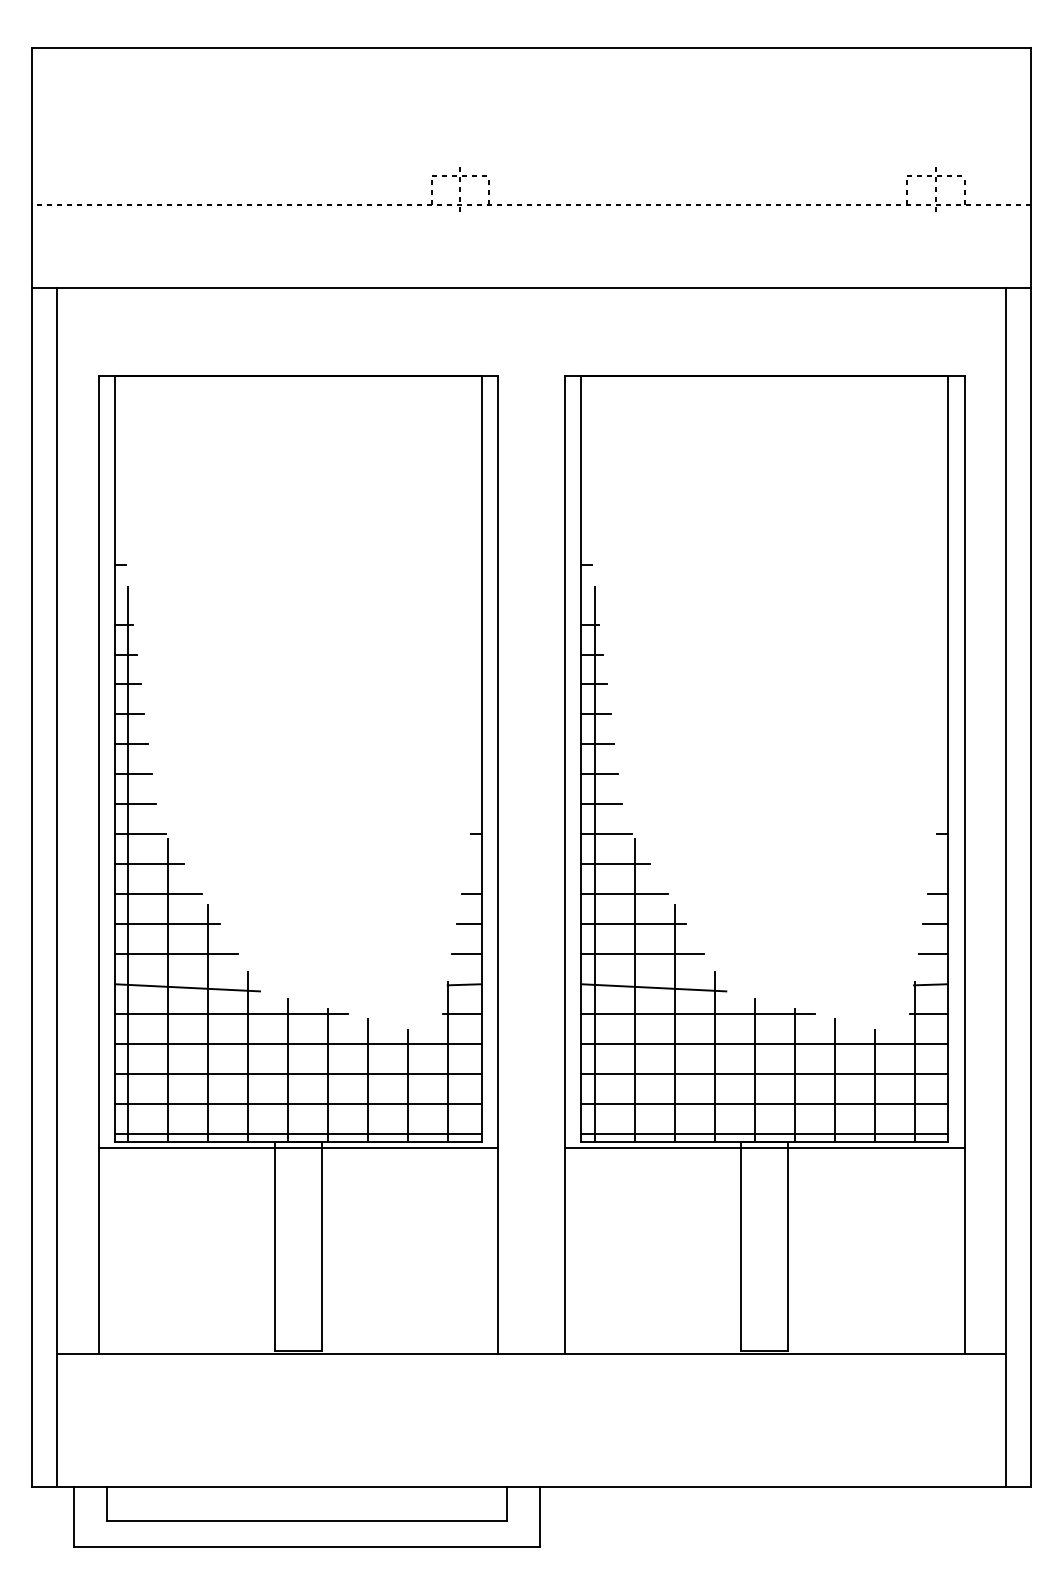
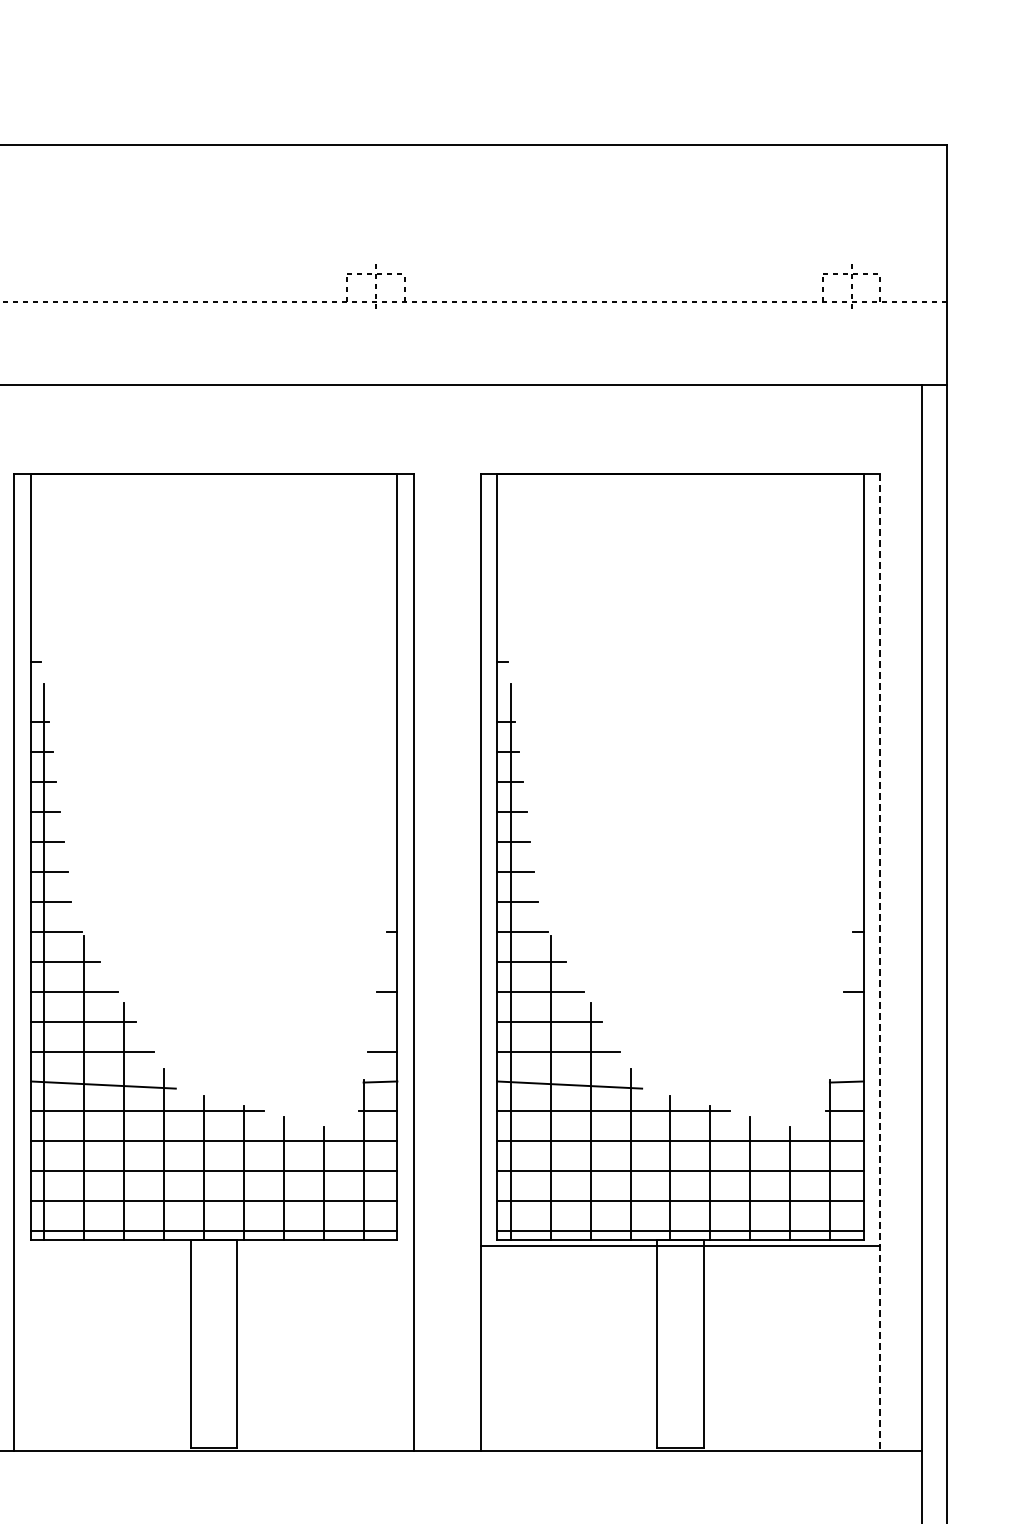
line: (964, 865) -> (880, 962), solid -> dashed
line: (469, 924) -> (385, 1021), removed
line: (935, 924) -> (851, 1021), removed
line: (932, 954) -> (848, 1051), removed
line: (298, 1148) -> (214, 1245), removed

